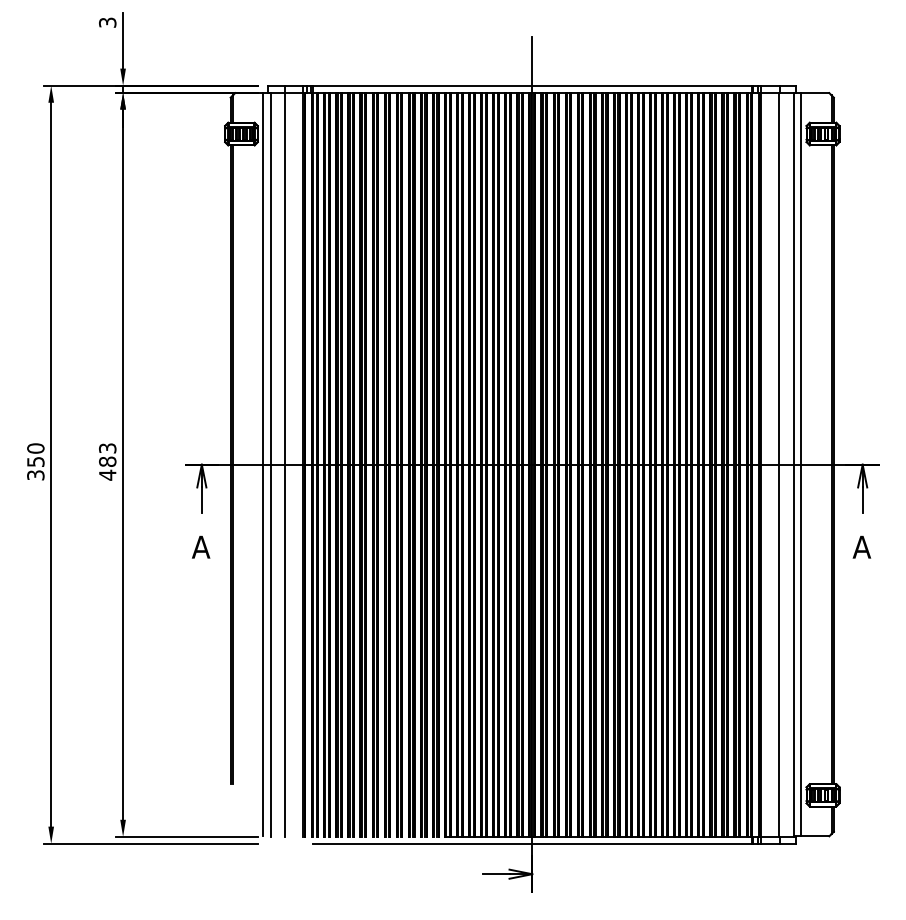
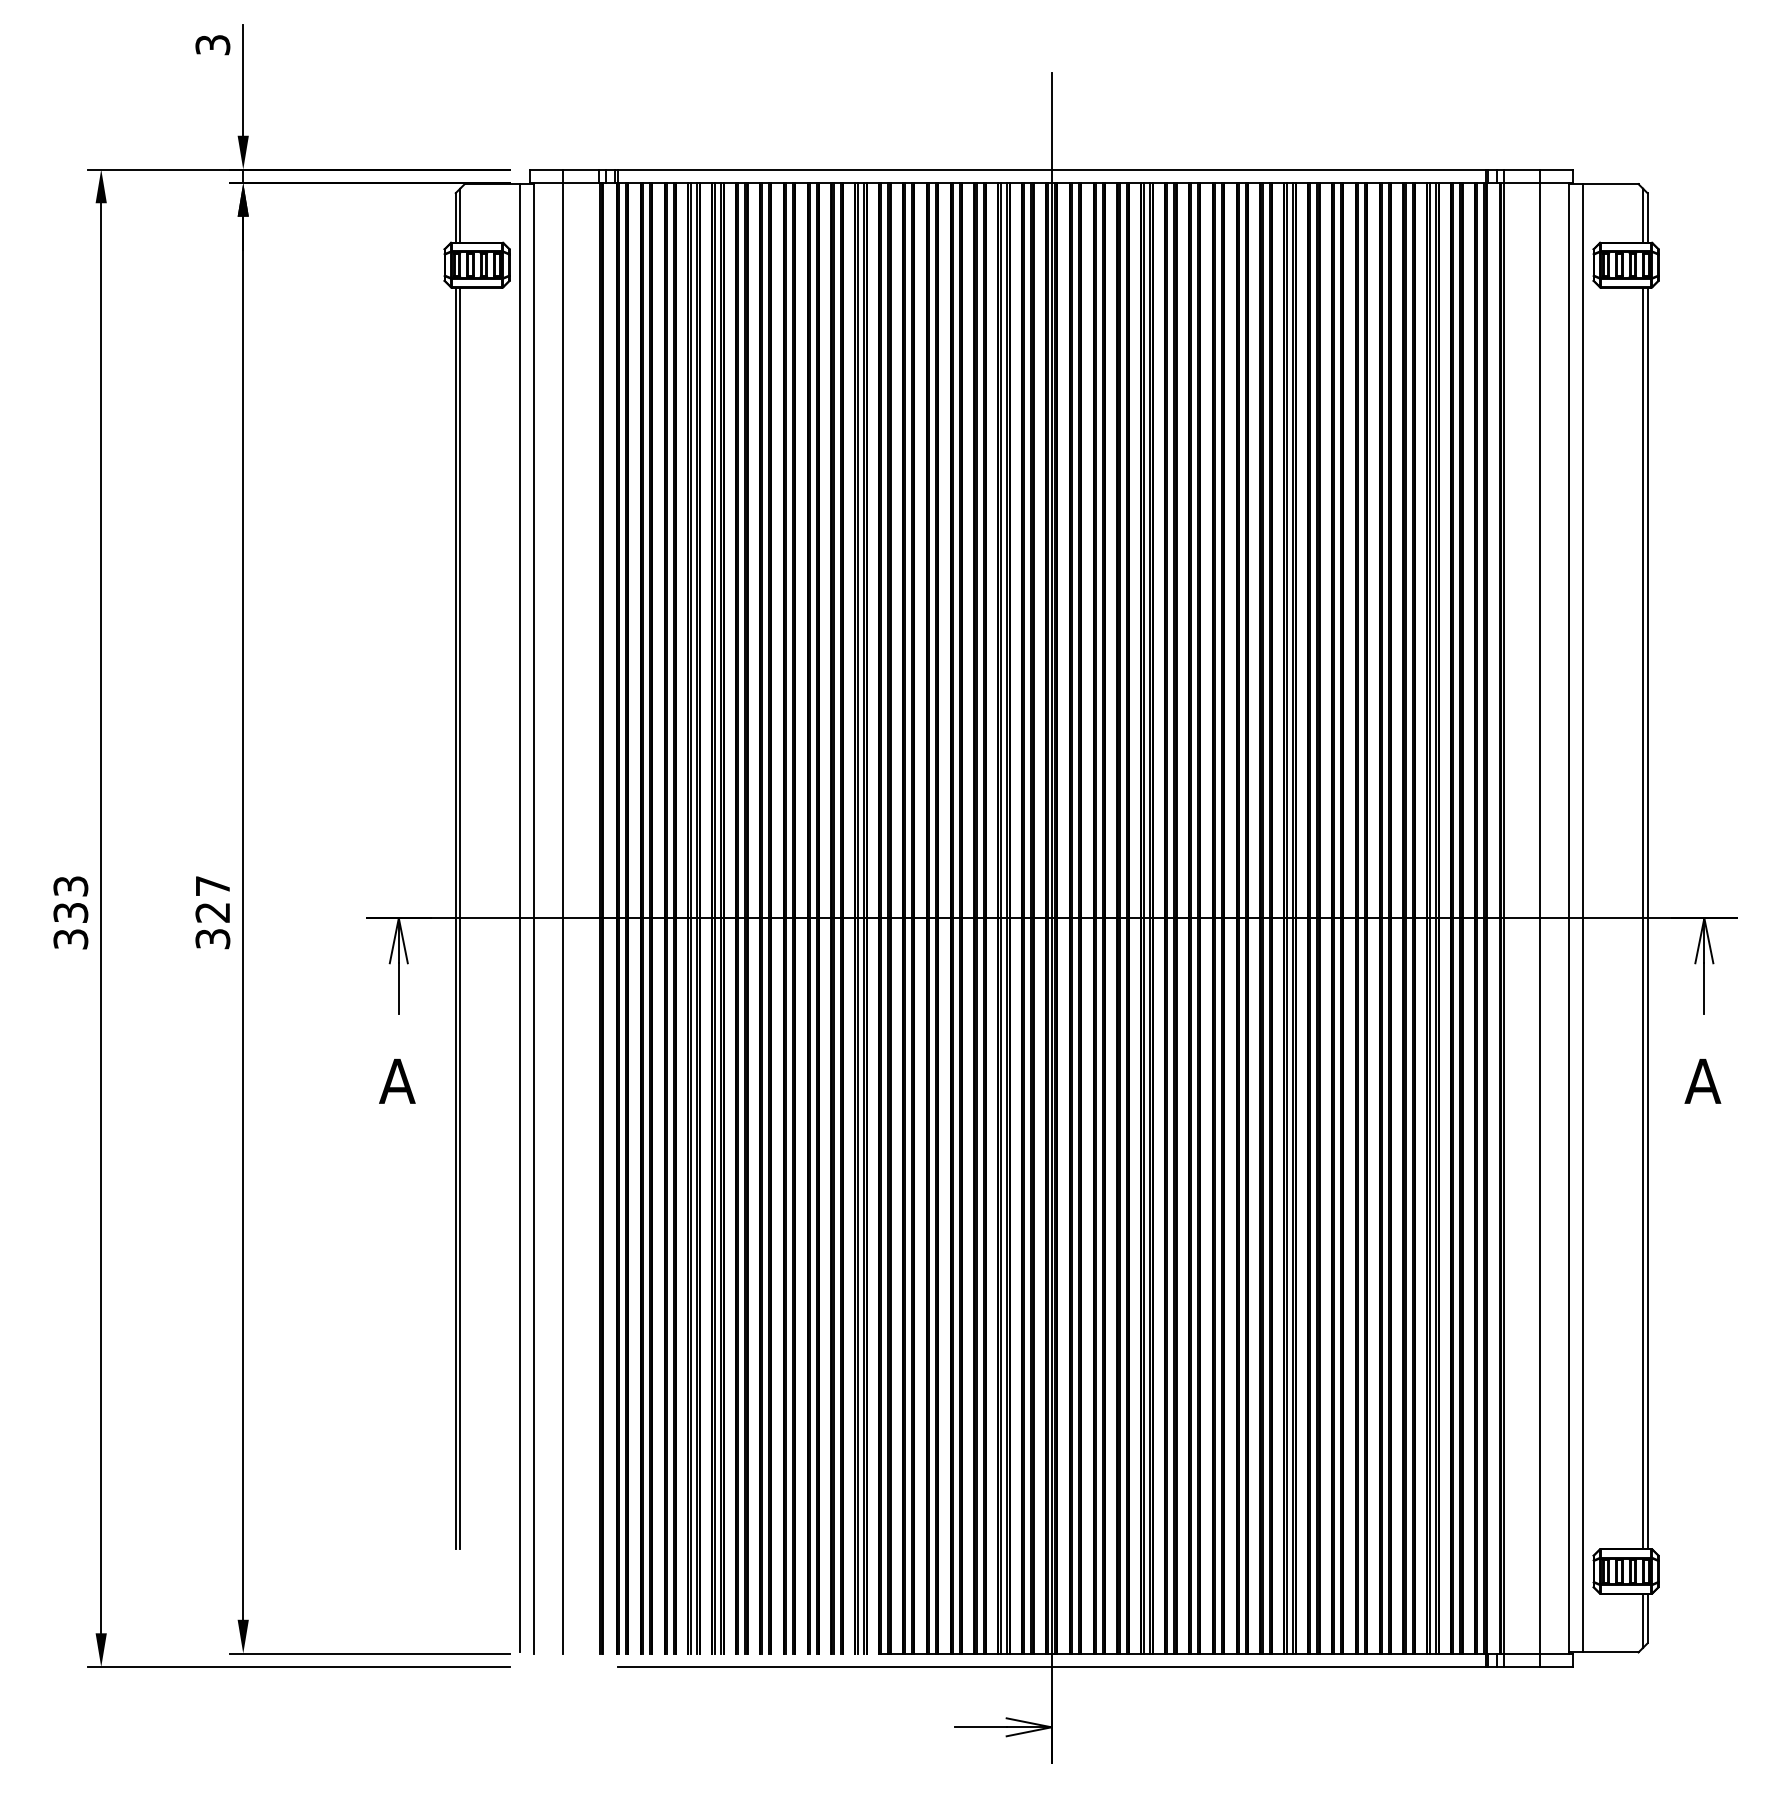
text: (35, 454) -> (70, 898), 350 -> 333
text: (107, 461) -> (212, 911), 483 -> 327

